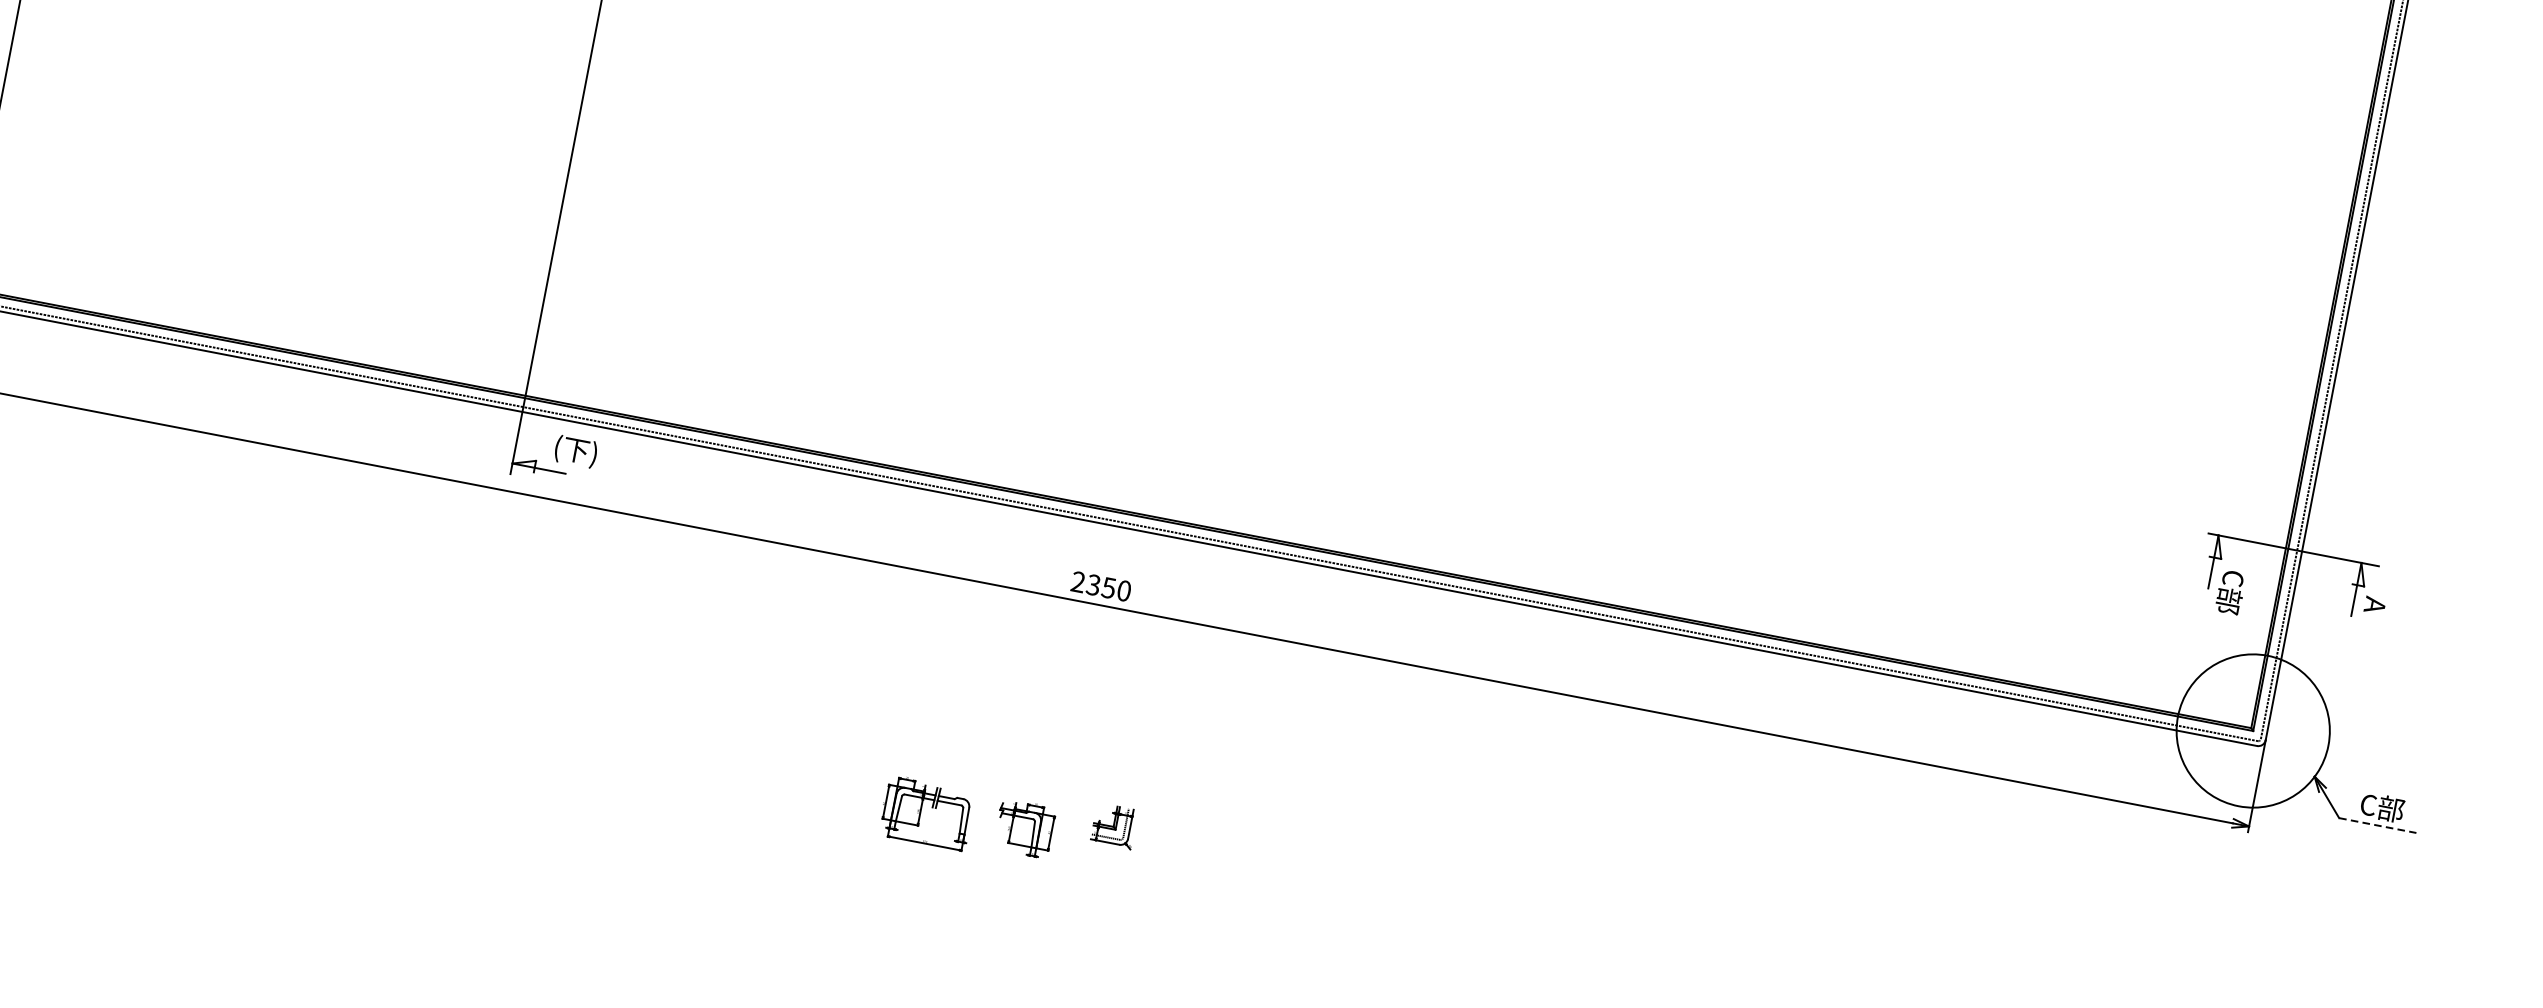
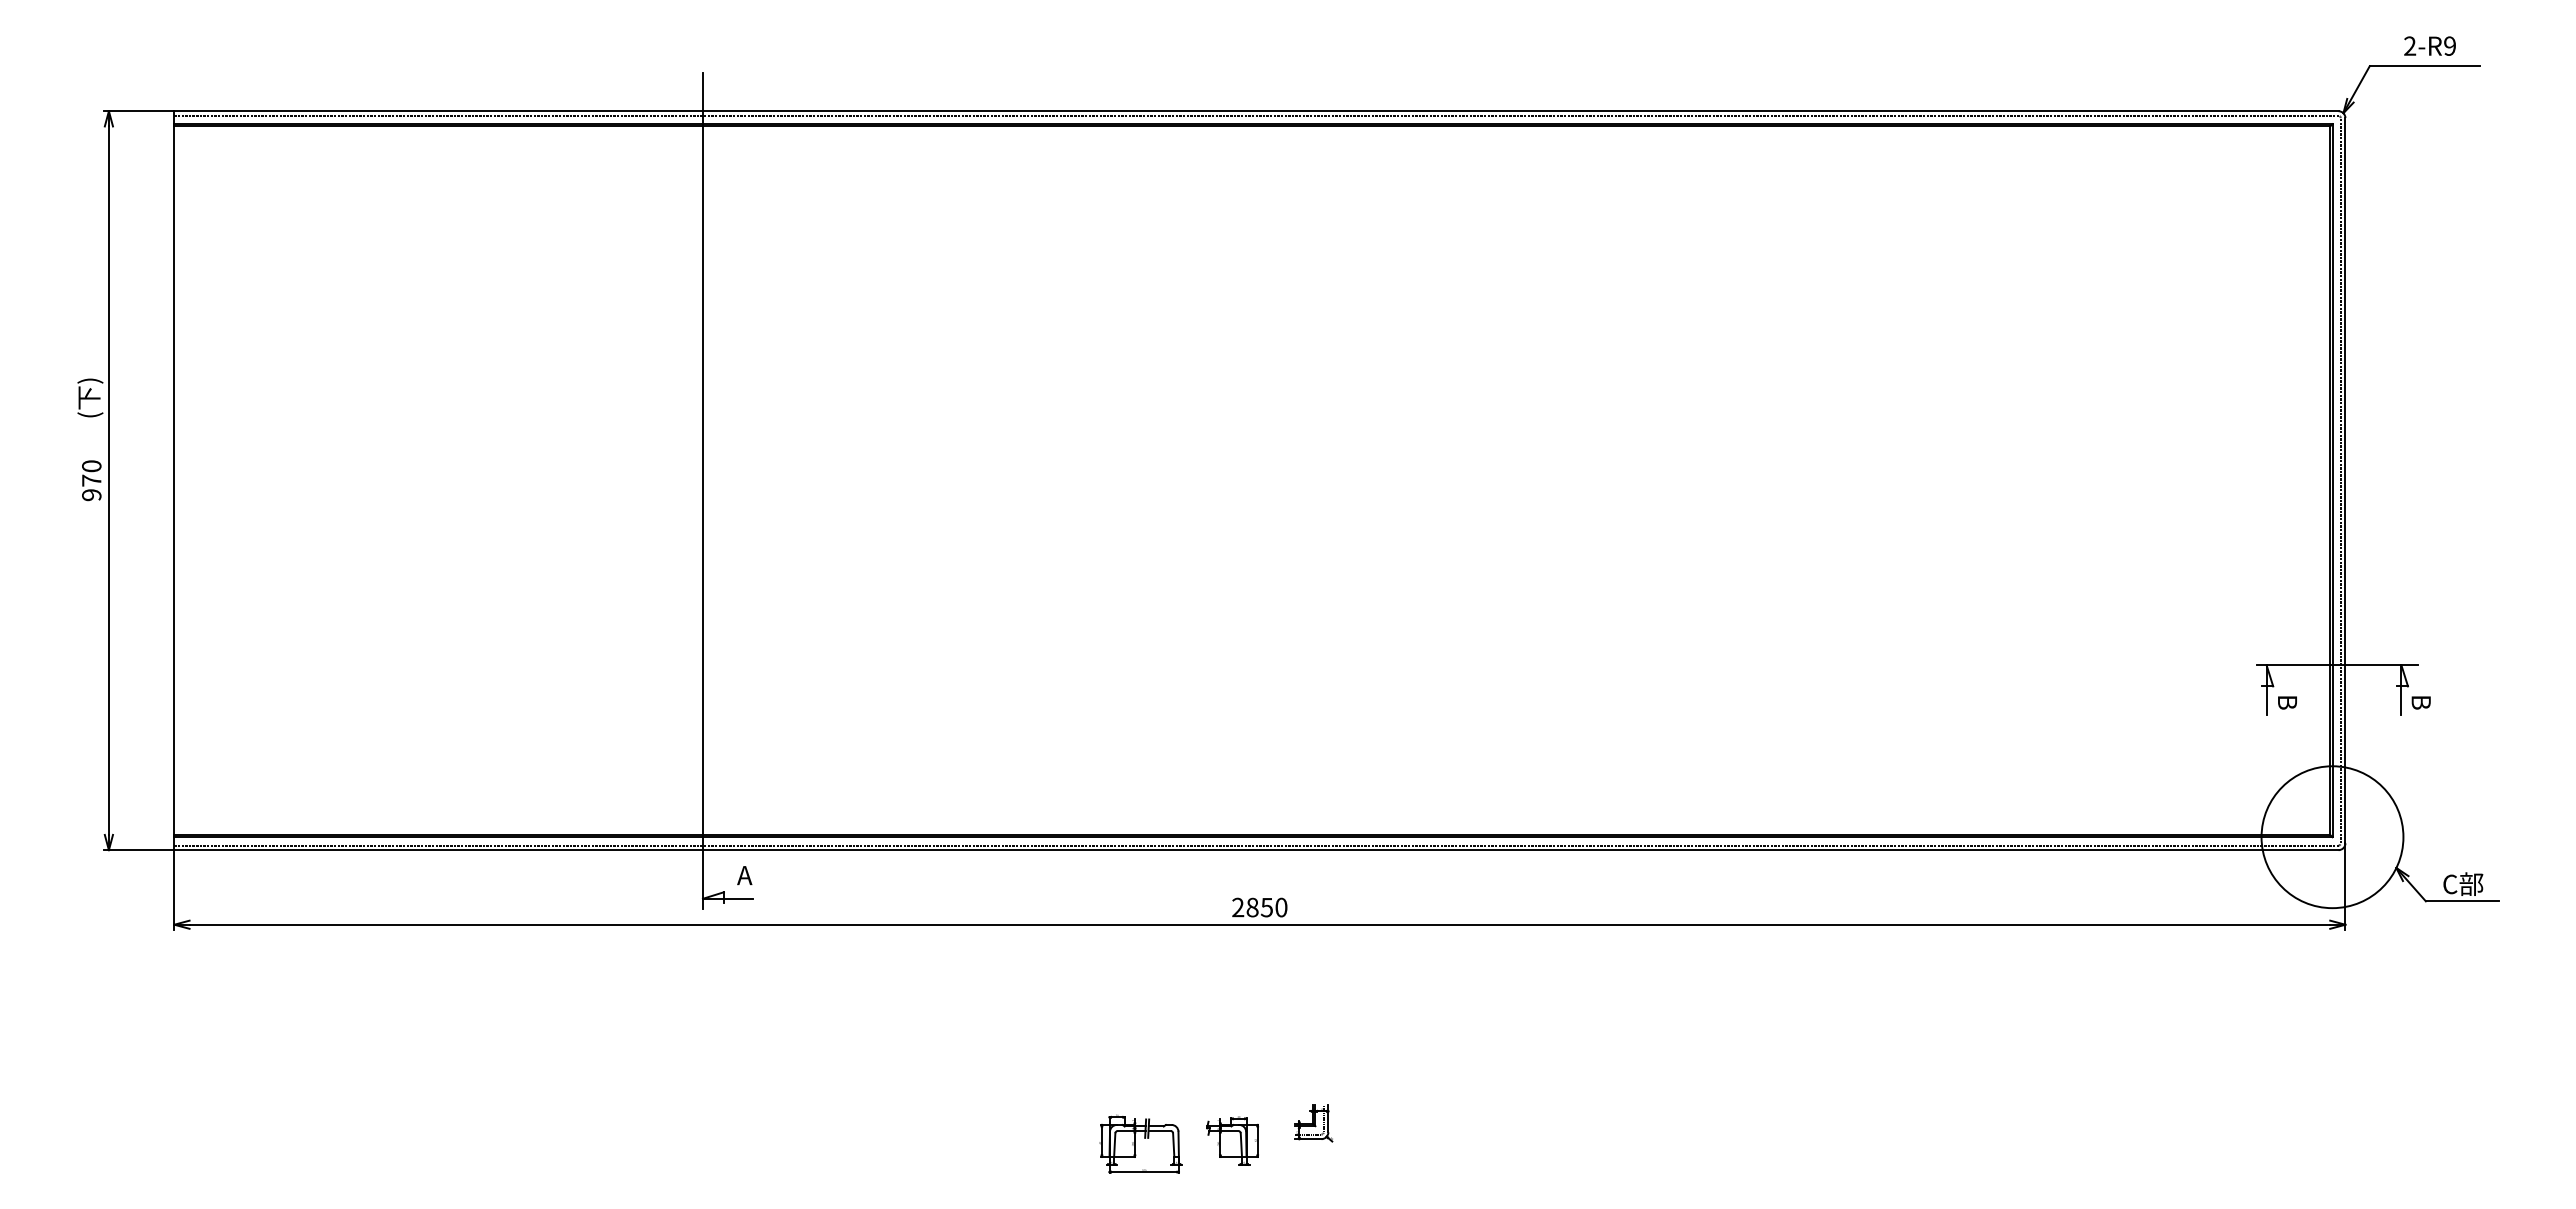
text: (574, 451) -> (757, 876), (下) -> A
text: (1093, 584) -> (1252, 907), 2350 -> 2850
text: (2230, 592) -> (2287, 715), C部 -> B
text: (2374, 605) -> (2420, 701), A -> B
line: (2377, 825) -> (2462, 901), dashed -> solid

